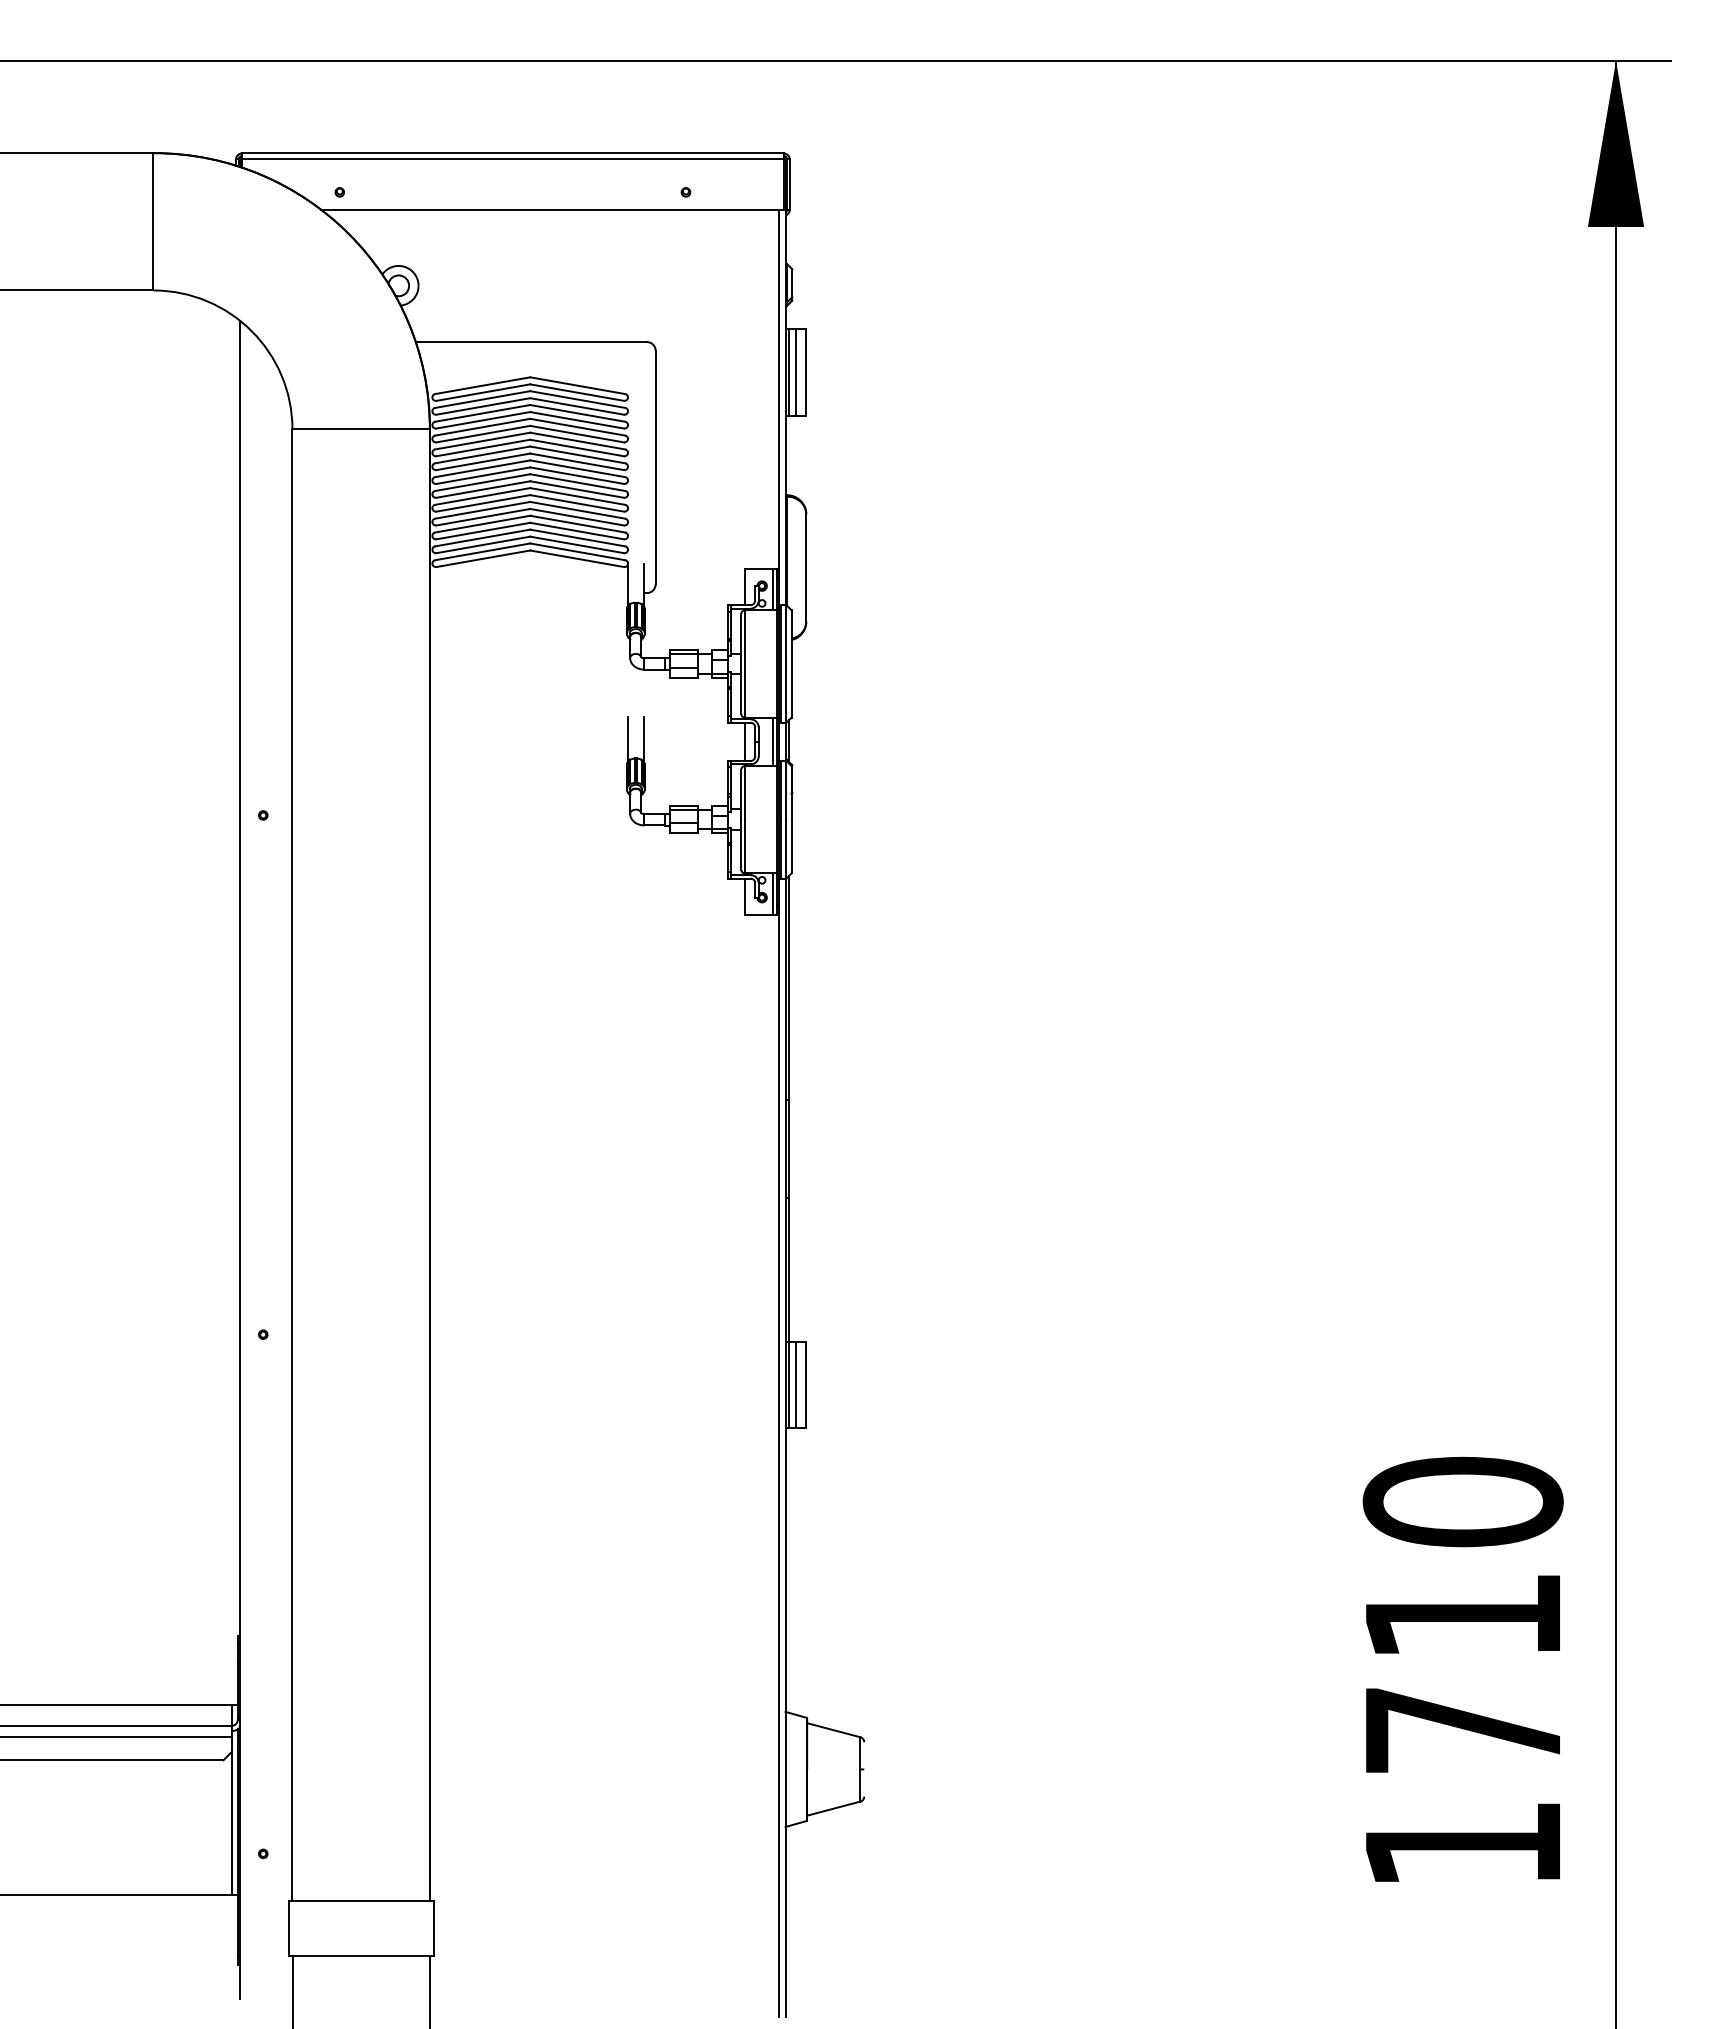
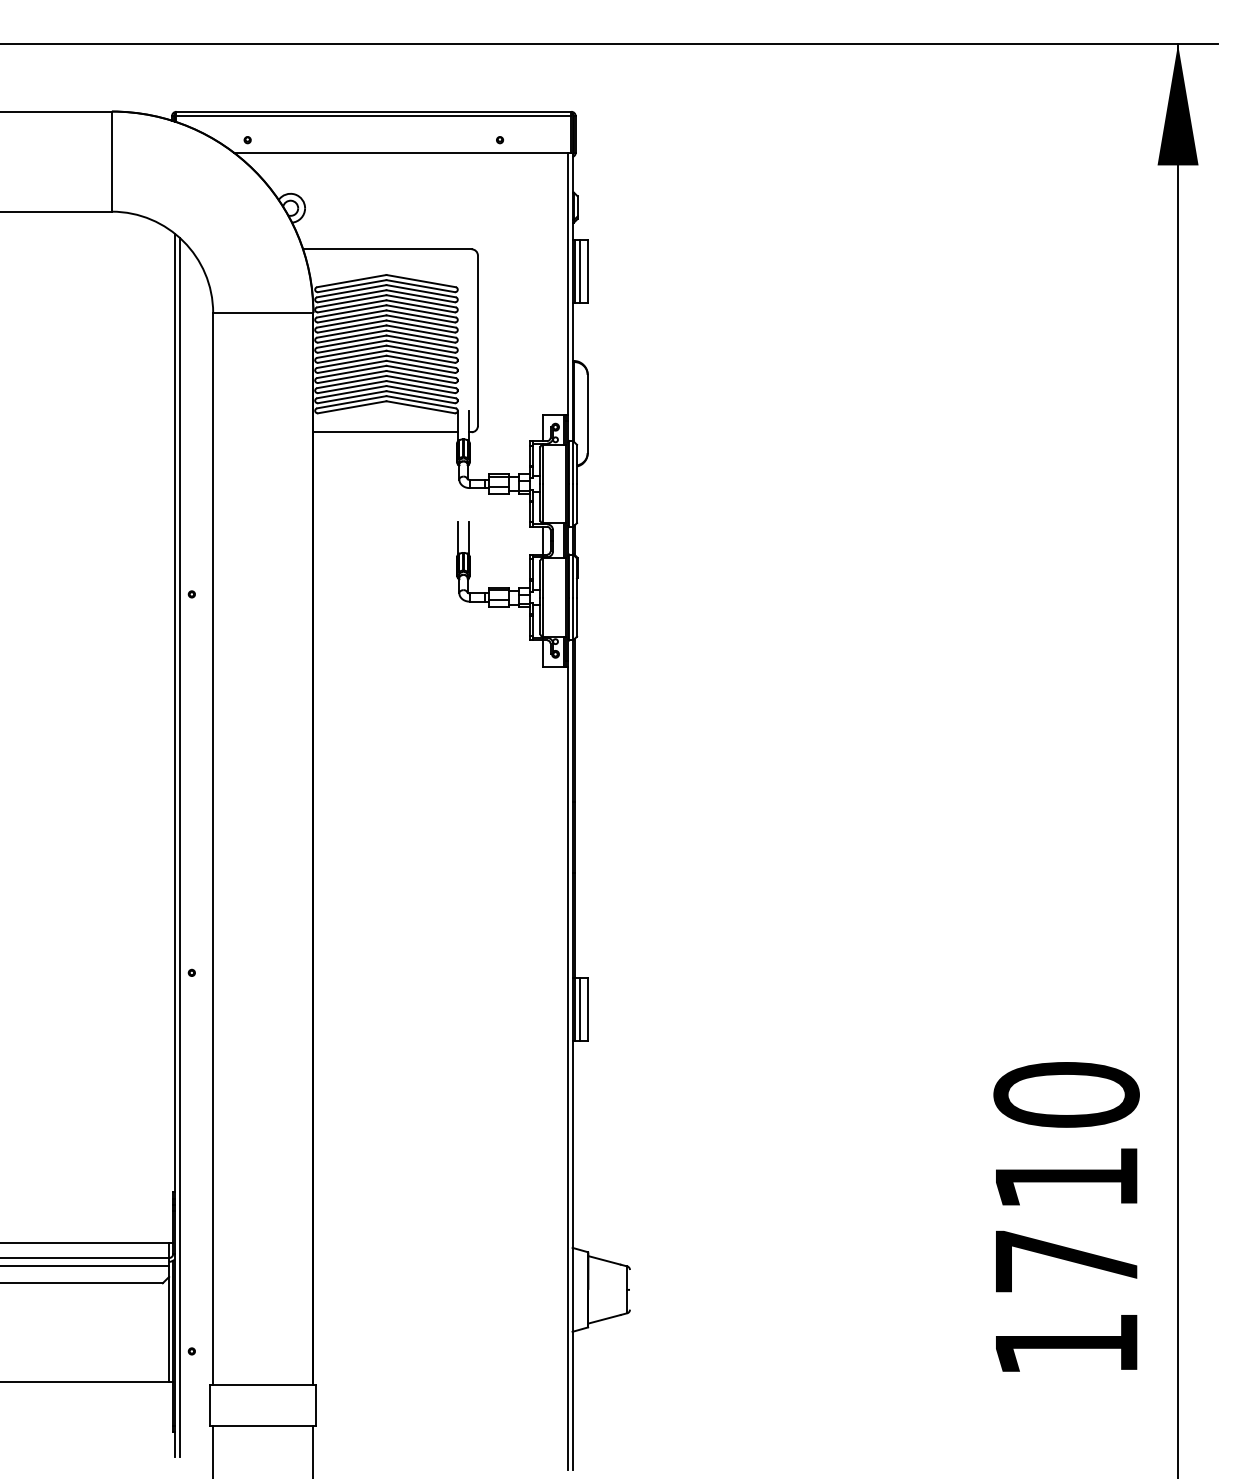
line: (528, 593) -> (385, 432), added
line: (246, 1162) -> (179, 847), added

